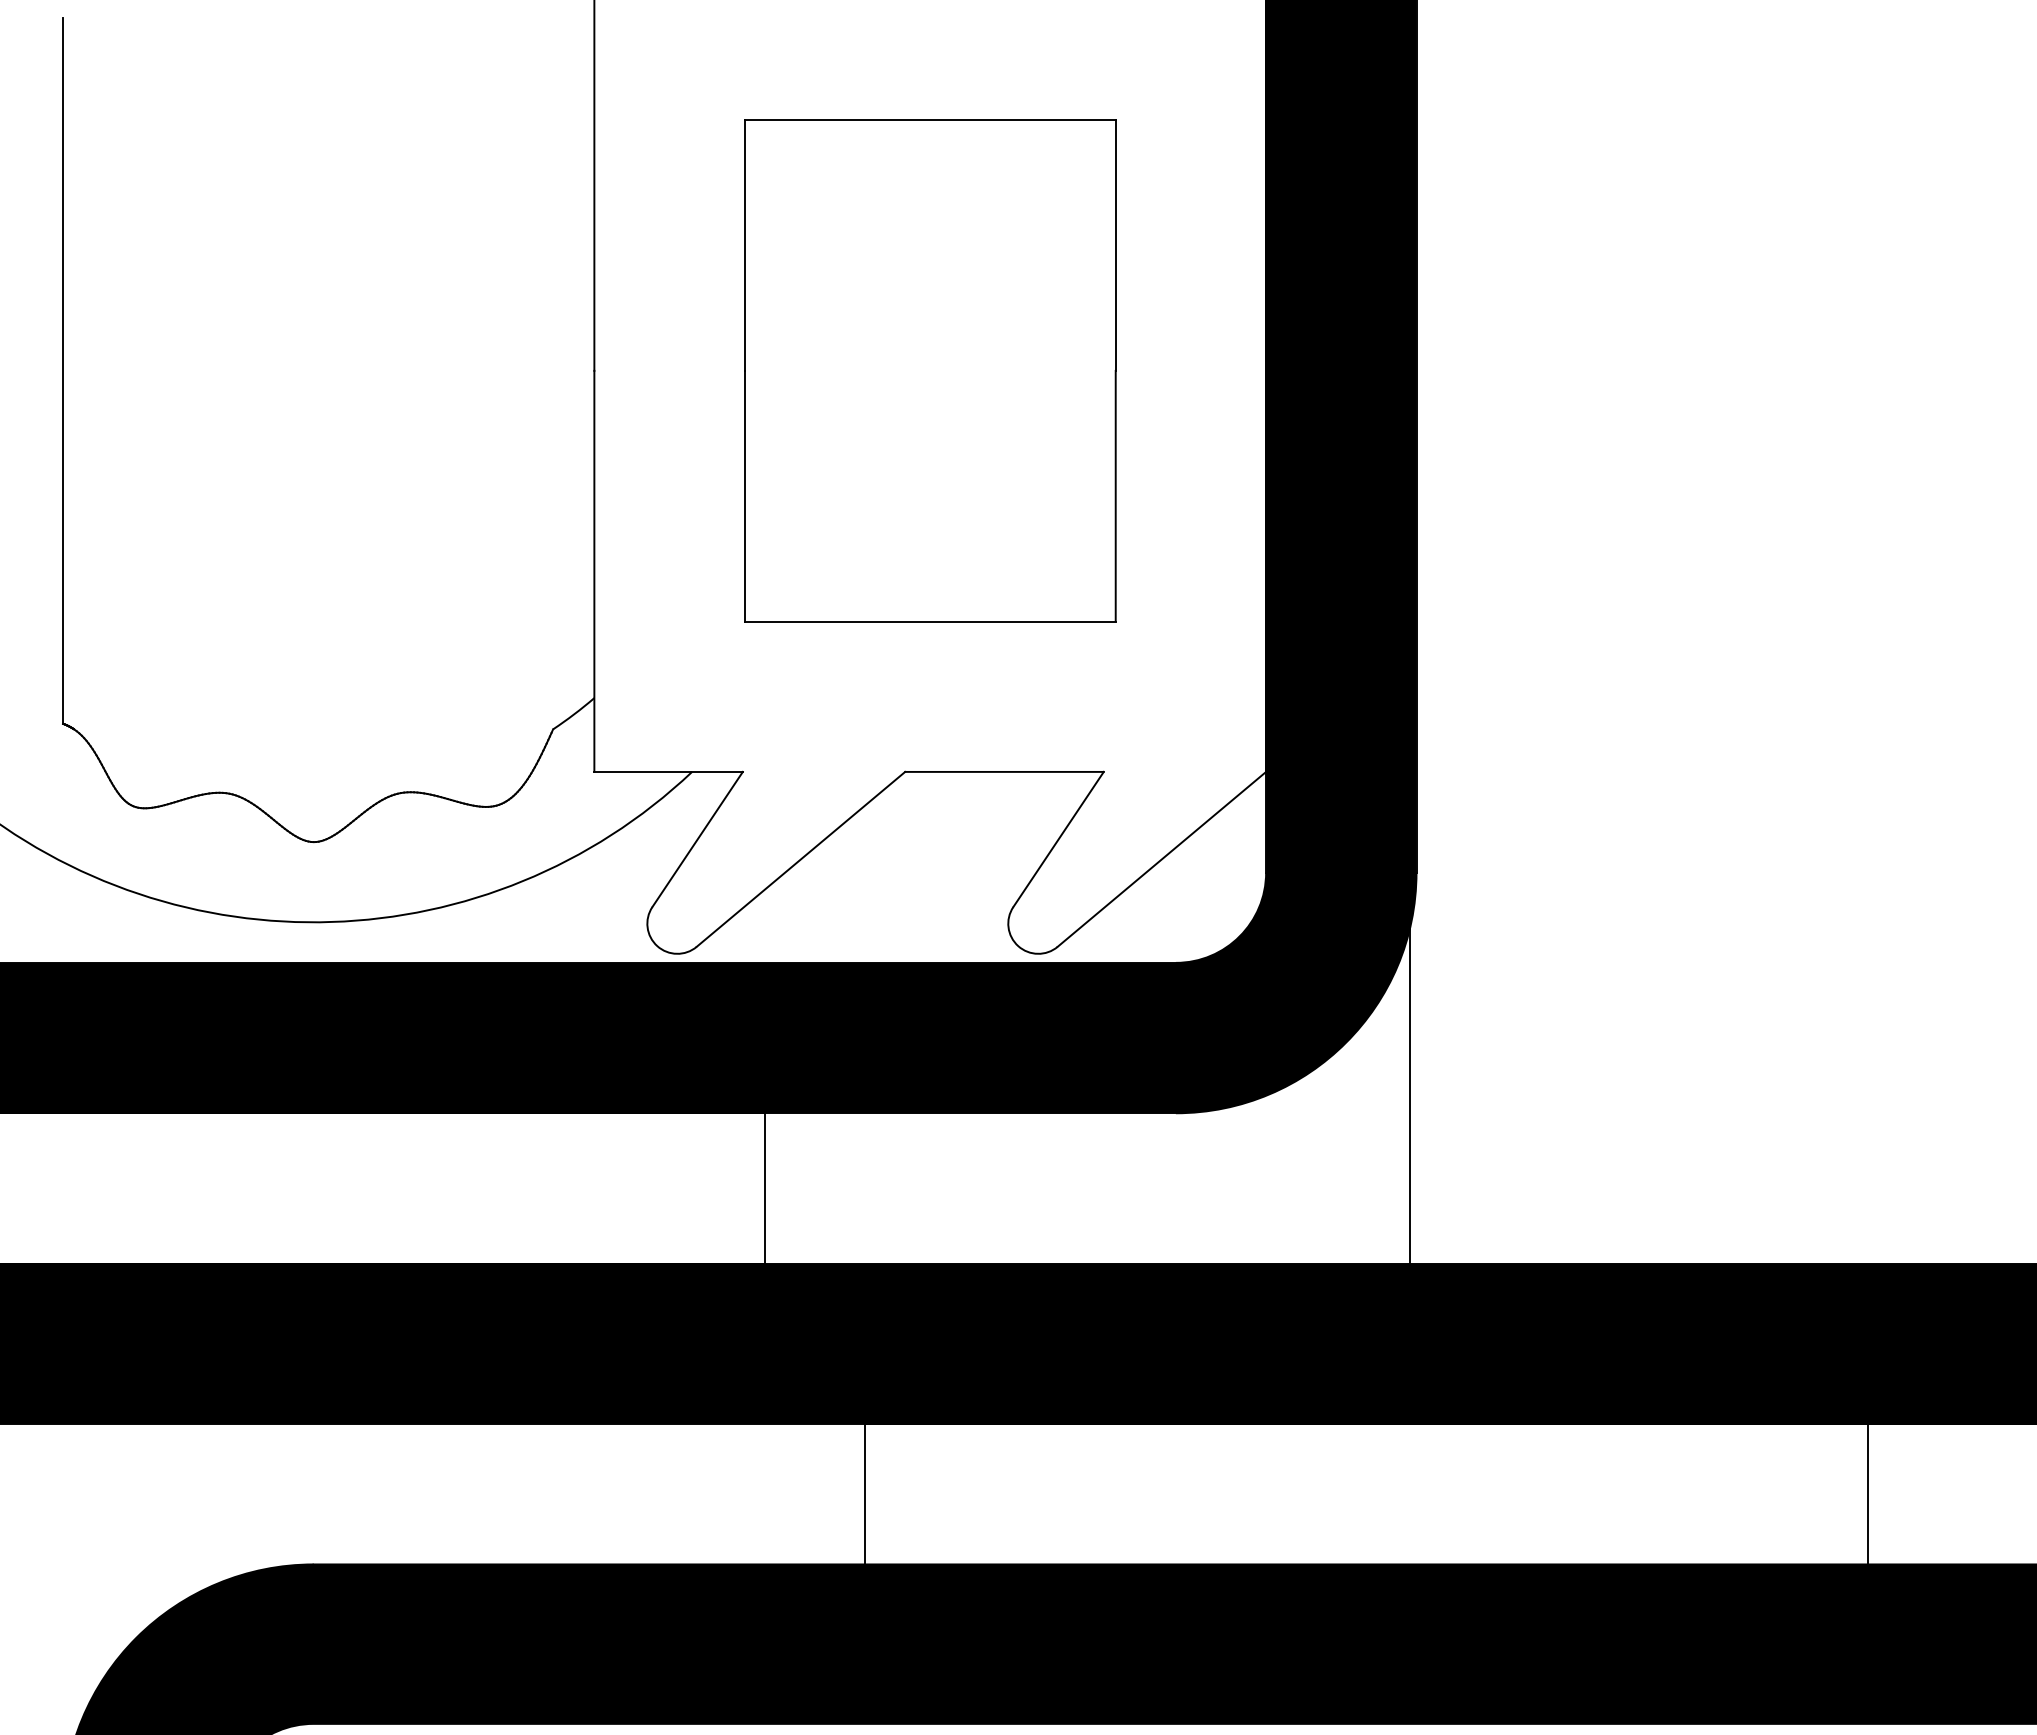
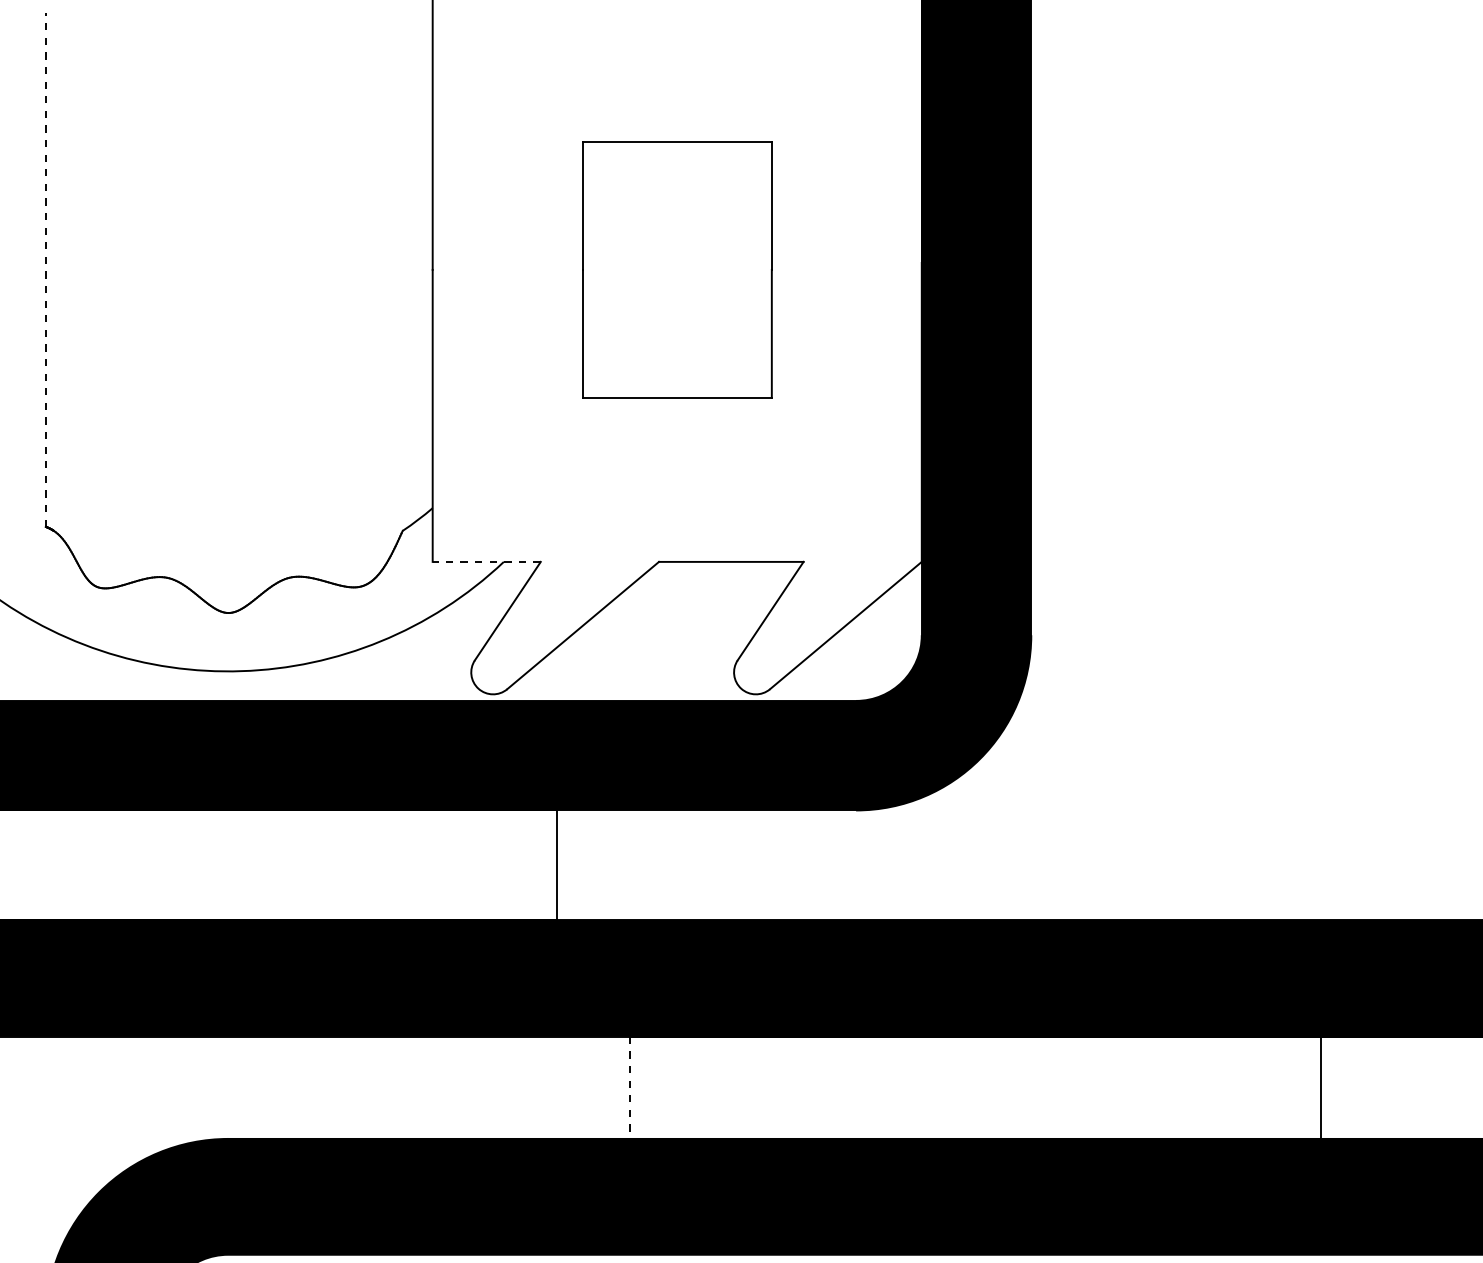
line: (63, 370) -> (46, 269), solid -> dashed
part: (930, 370) -> (677, 269), size x0.7
line: (668, 771) -> (486, 561), solid -> dashed
line: (1409, 1067) -> (1026, 777), removed
line: (865, 1499) -> (630, 1091), solid -> dashed
line: (1867, 1499) -> (1321, 1091), moved

